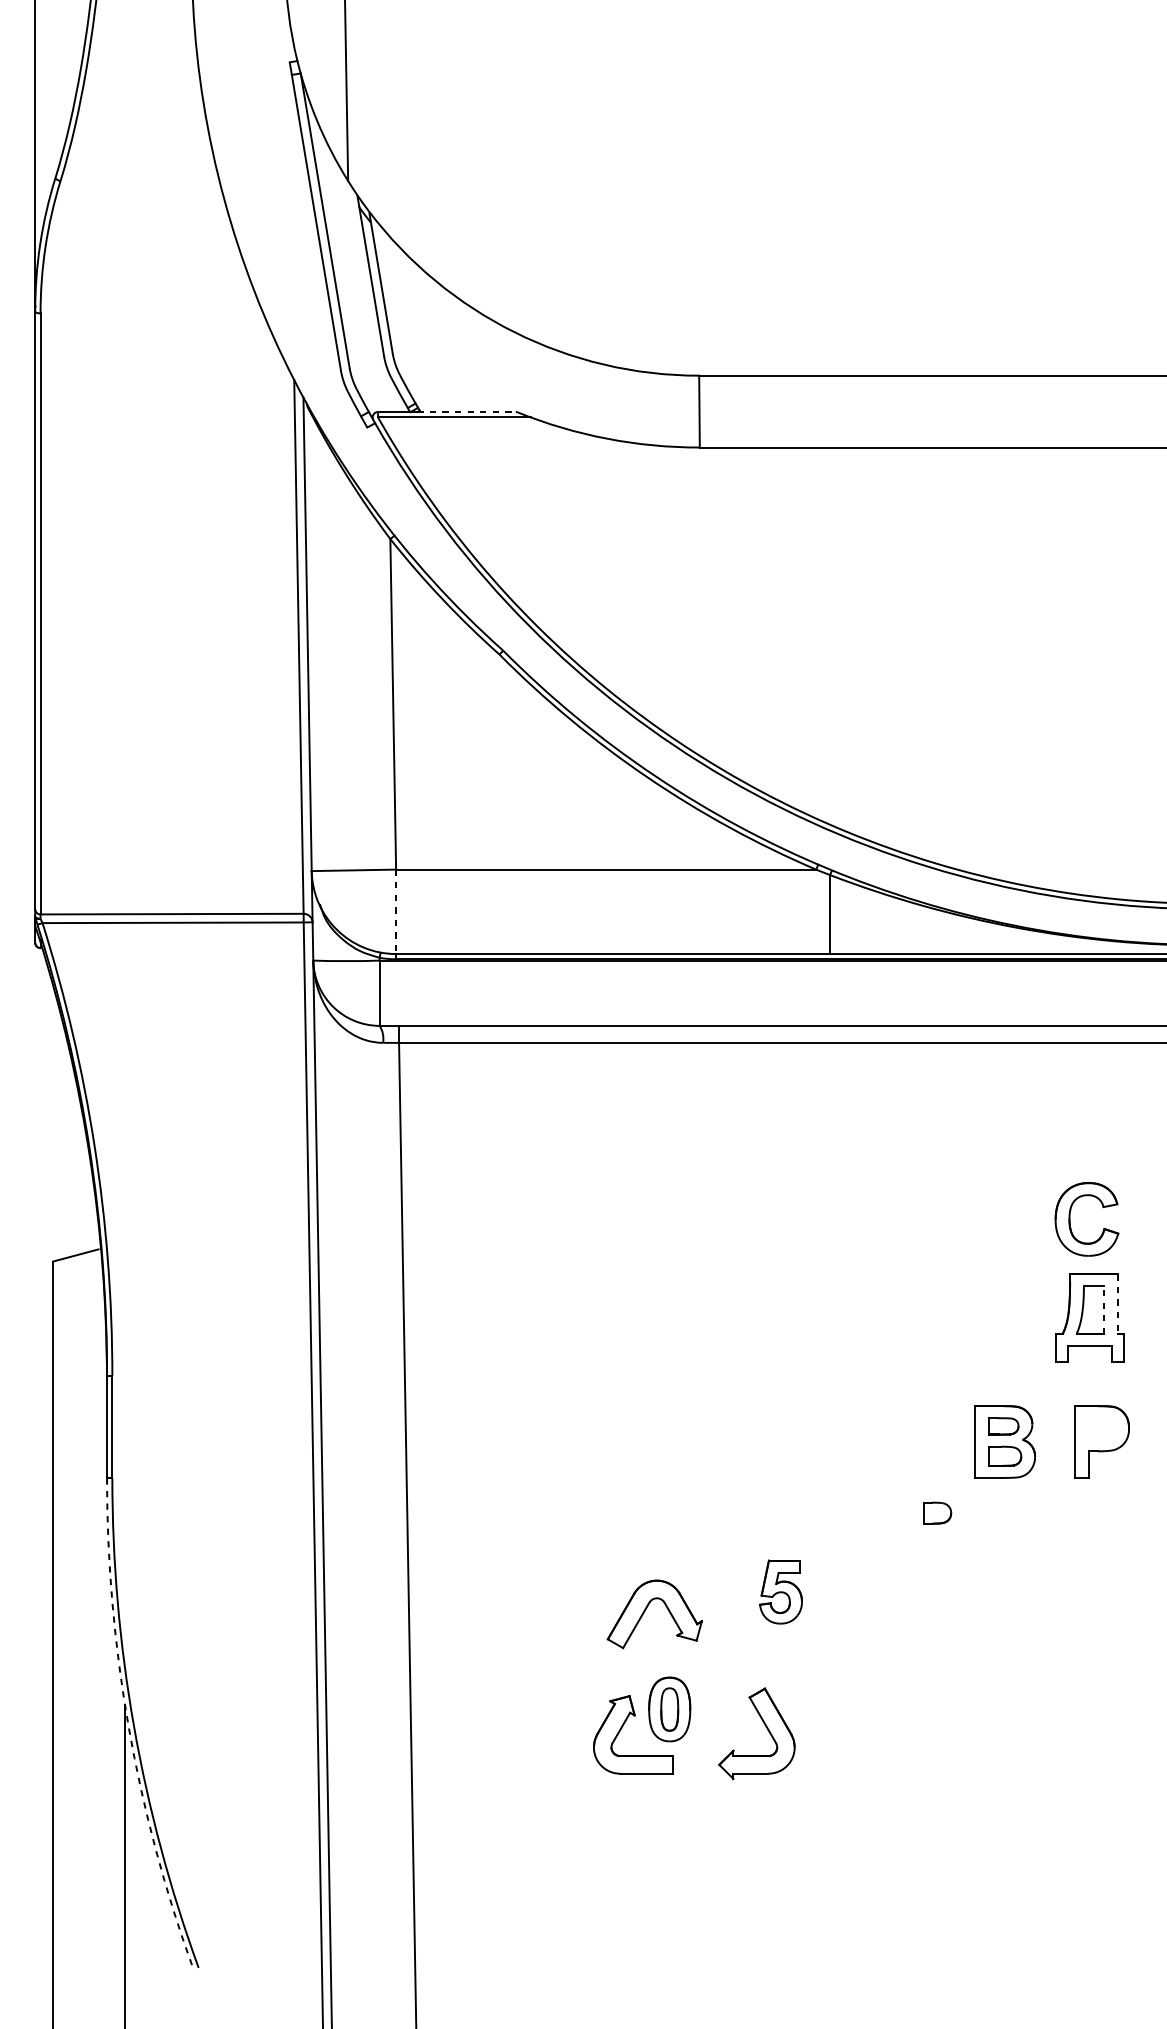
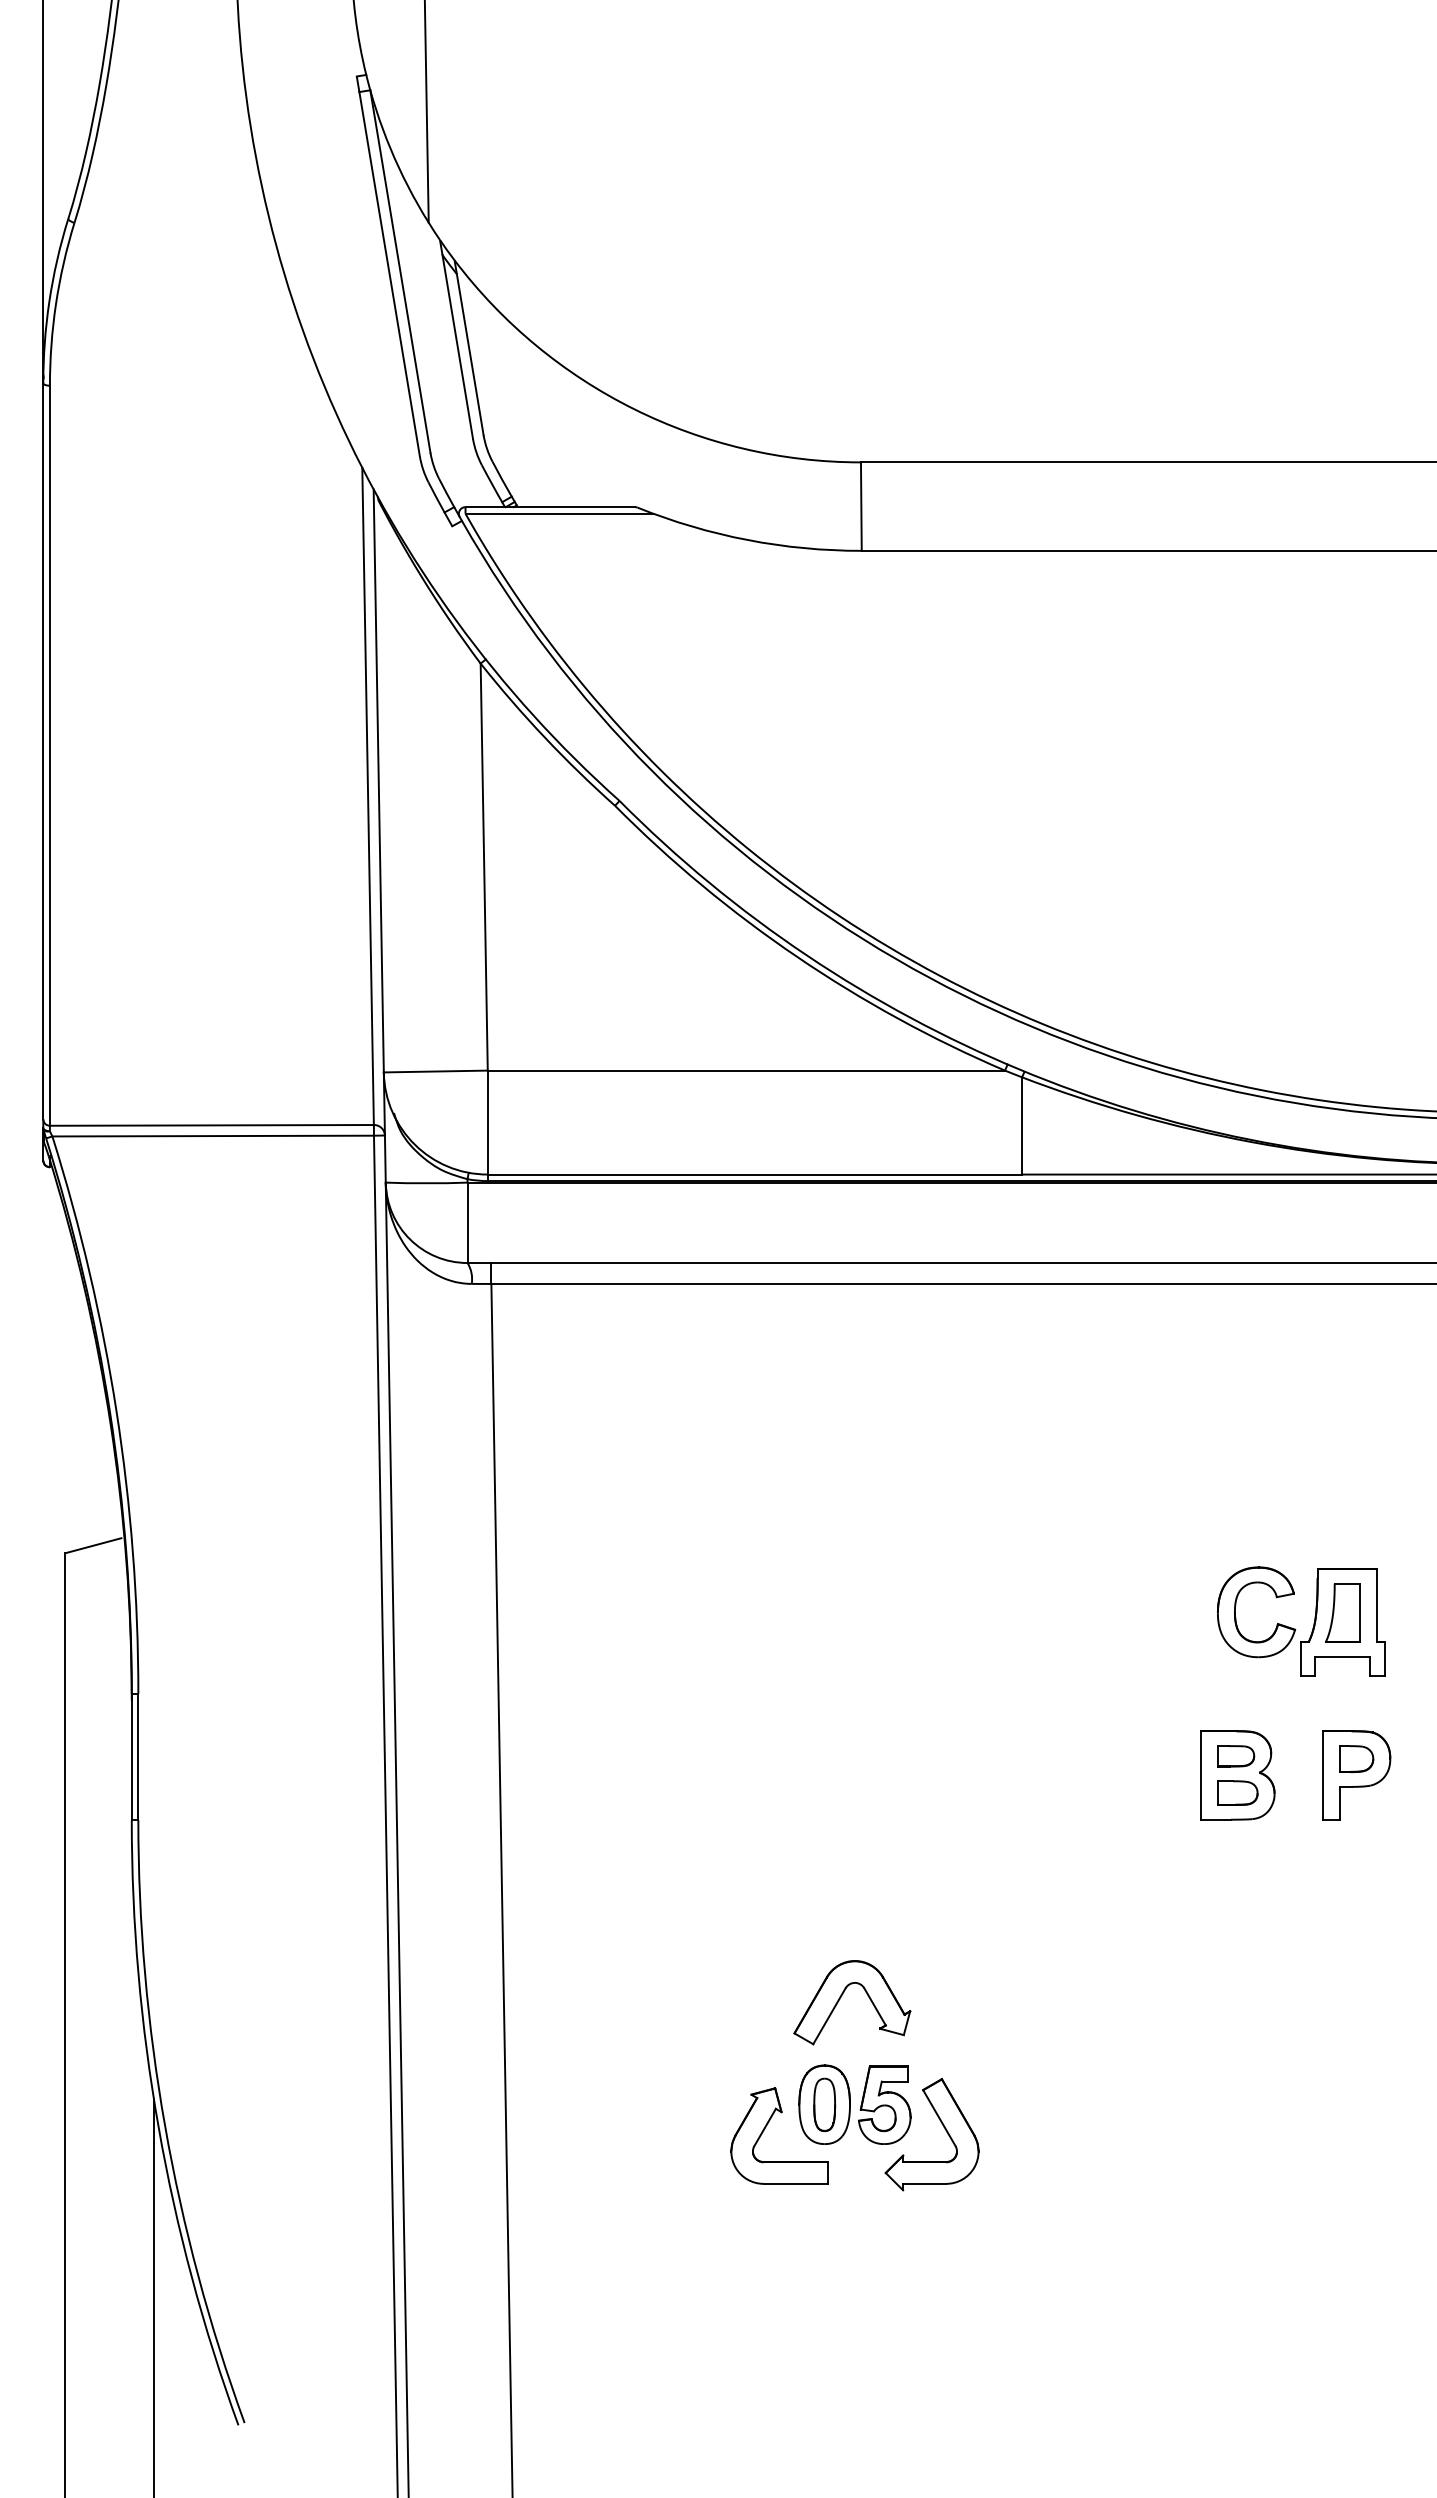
line: (466, 412) -> (574, 507), dashed -> solid
line: (395, 911) -> (487, 1122), dashed -> solid
part: (1070, 1223) -> (1236, 1617), moved
line: (1117, 1304) -> (1376, 1605), dashed -> solid
line: (1104, 1309) -> (1359, 1612), dashed -> solid
part: (937, 1513) -> (1356, 1759), moved
part: (780, 1591) -> (884, 2104), moved
part: (647, 1607) -> (843, 1994), moved
arc: (128, 1727) -> (158, 2127), dashed -> solid

